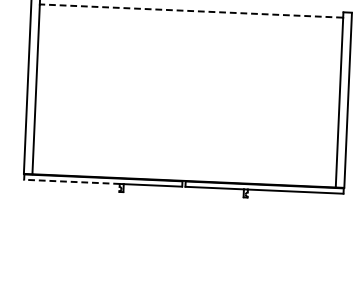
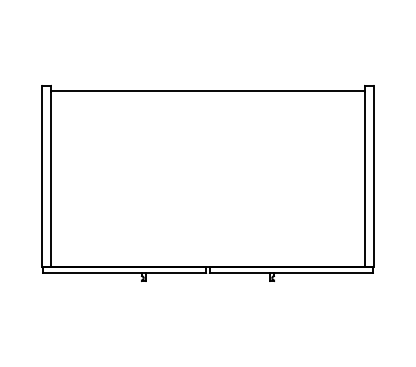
line: (191, 11) -> (208, 91), dashed -> solid
line: (72, 181) -> (92, 272), dashed -> solid

